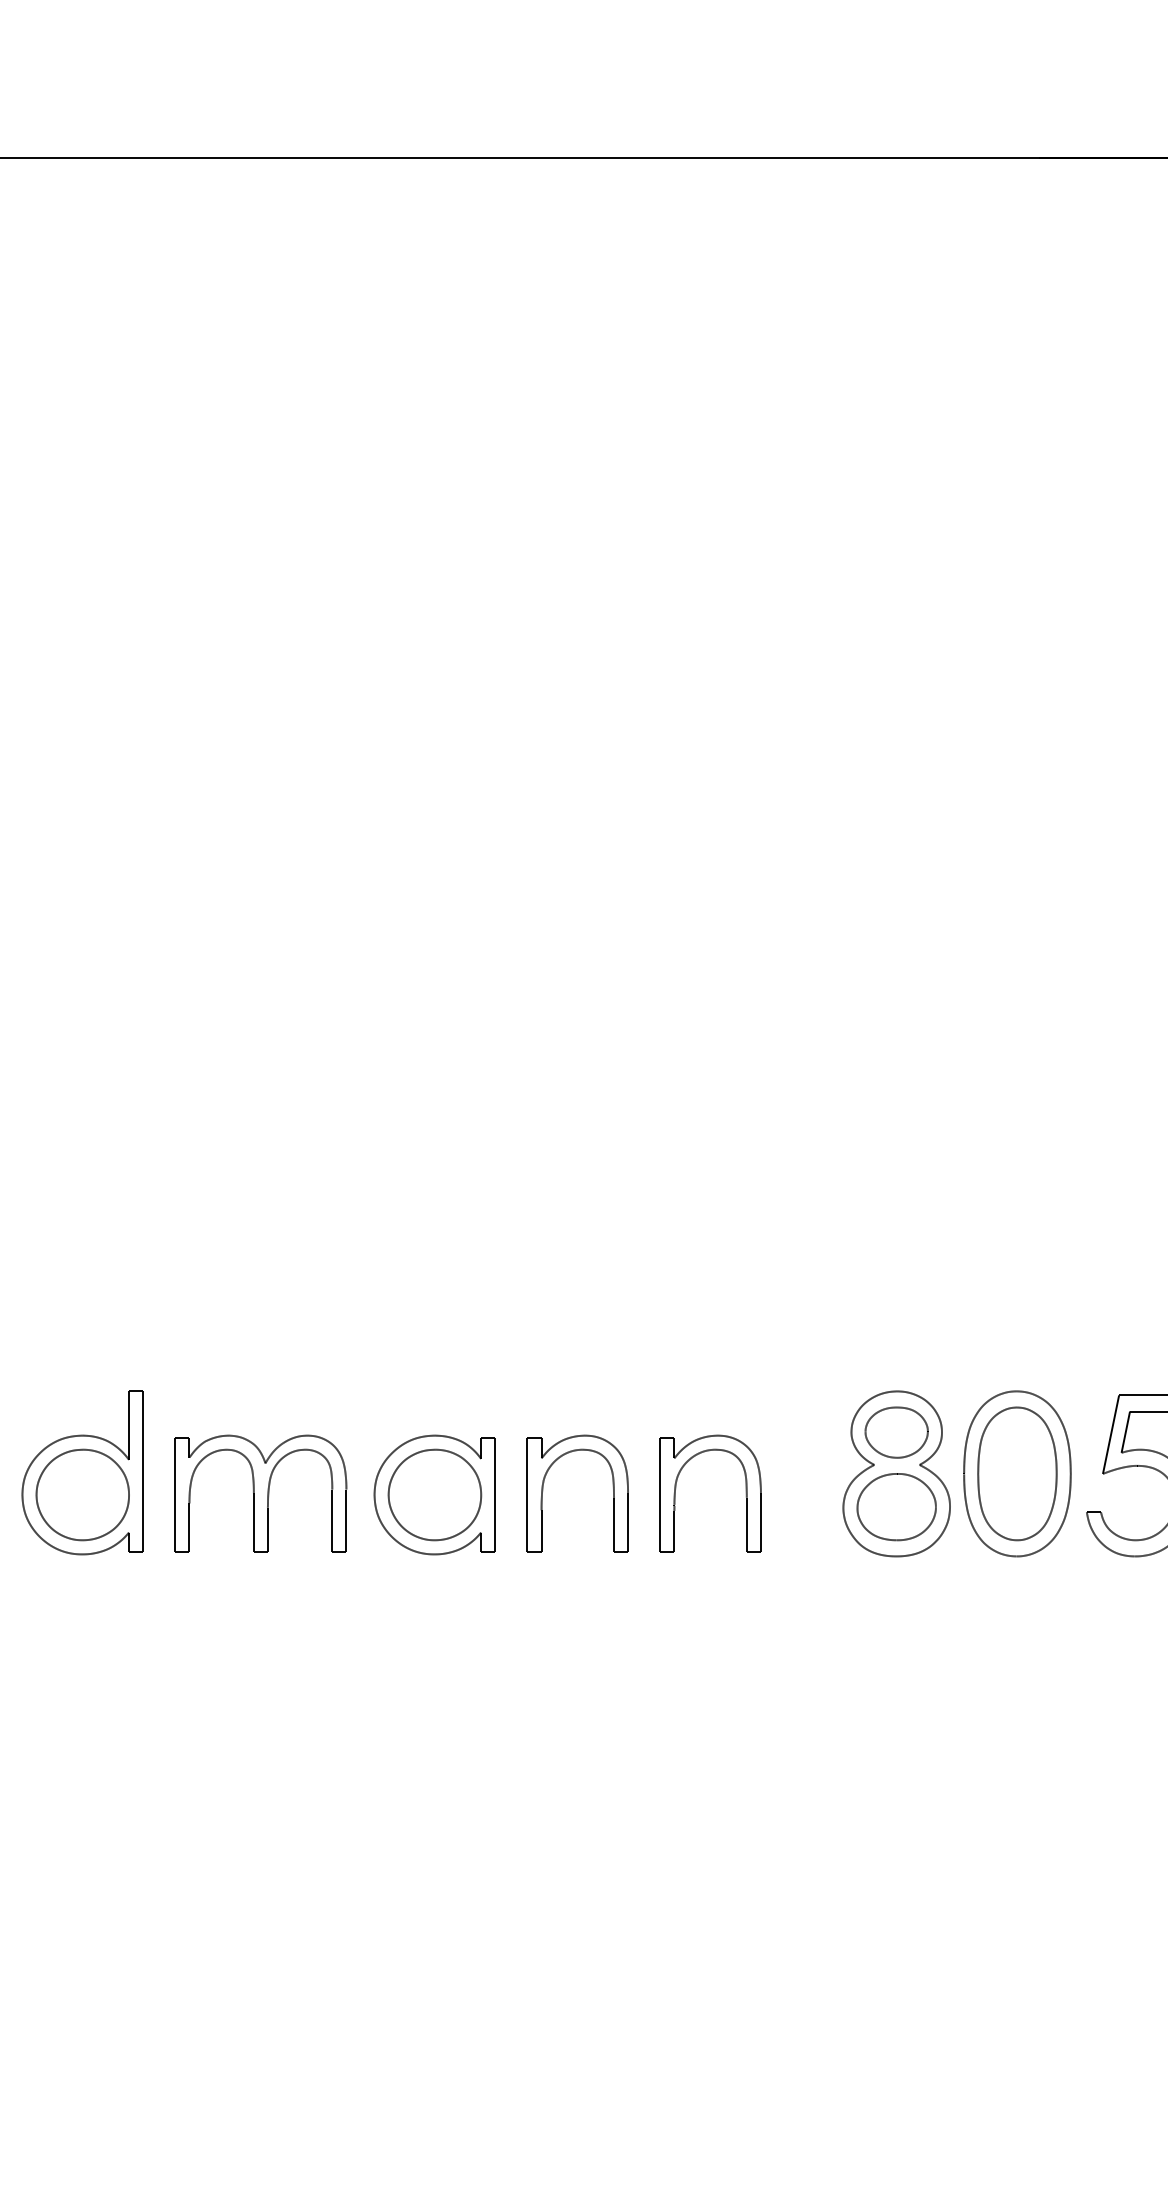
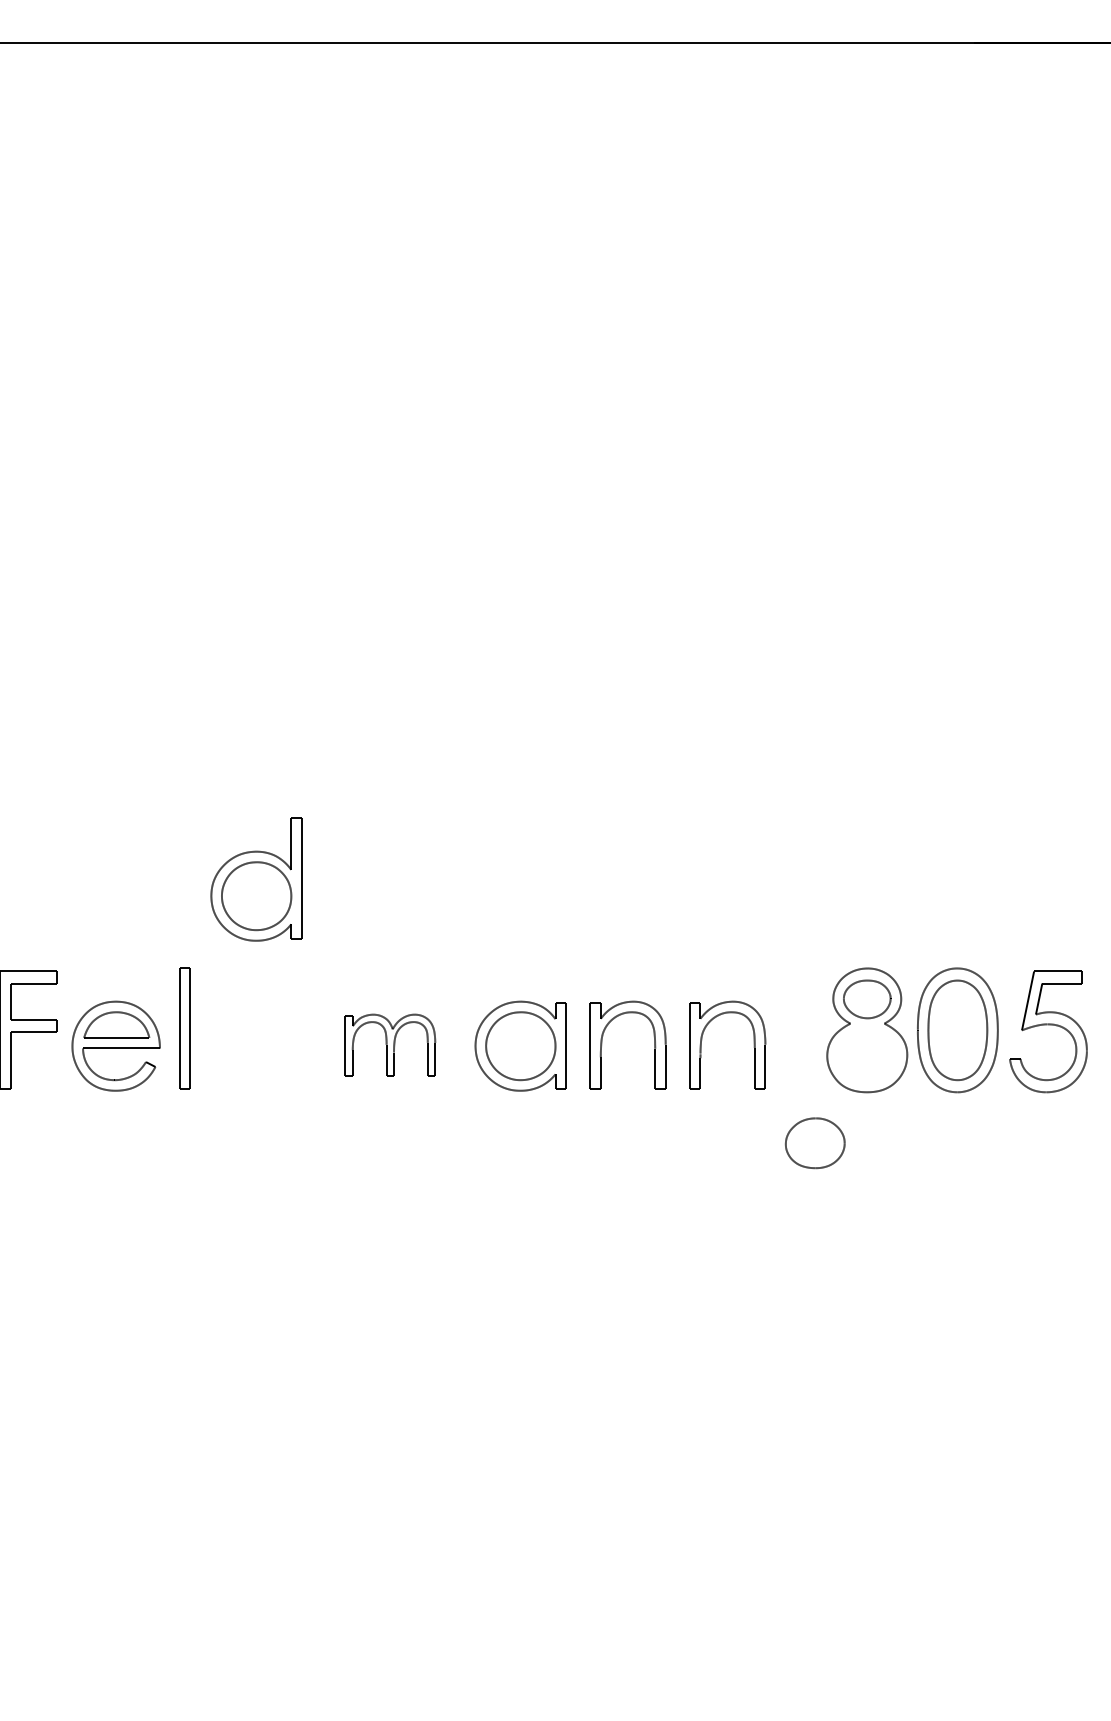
part: (82, 1472) -> (256, 879), moved
part: (261, 1492) -> (390, 1044), size x0.7
part: (897, 1507) -> (815, 1143), moved

